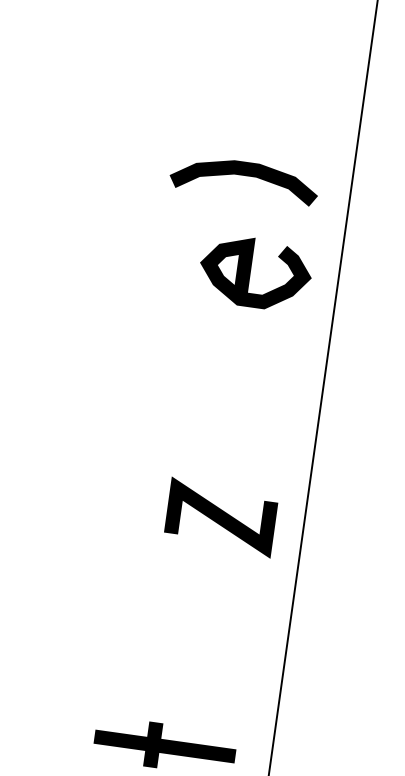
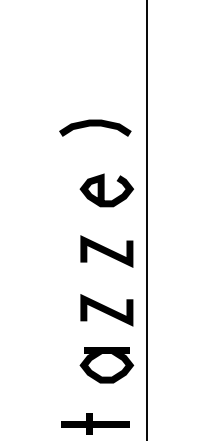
curve: (245, 176) -> (95, 126), moved
line: (237, 397) -> (106, 251), added
part: (204, 630) -> (106, 365), added

